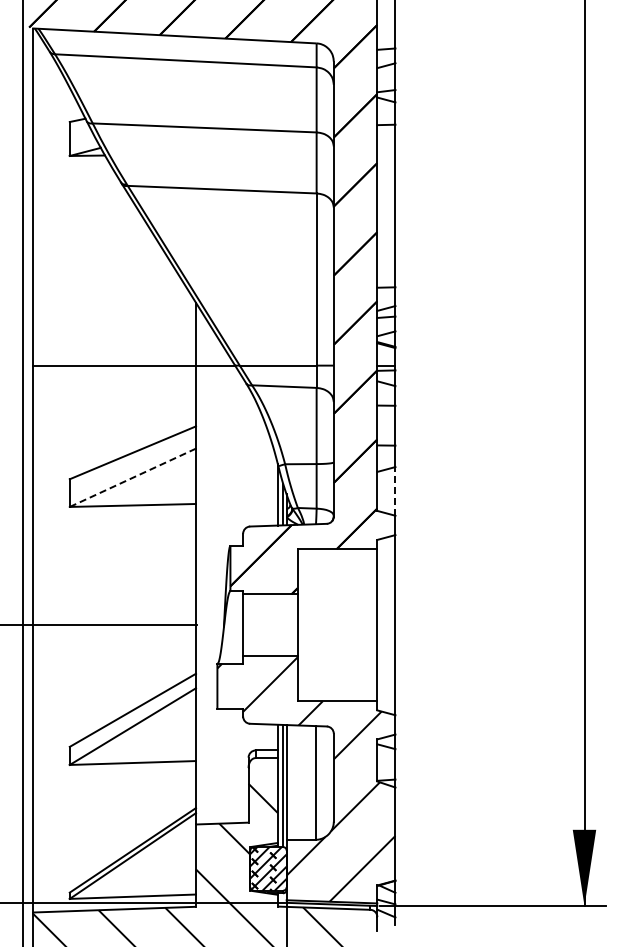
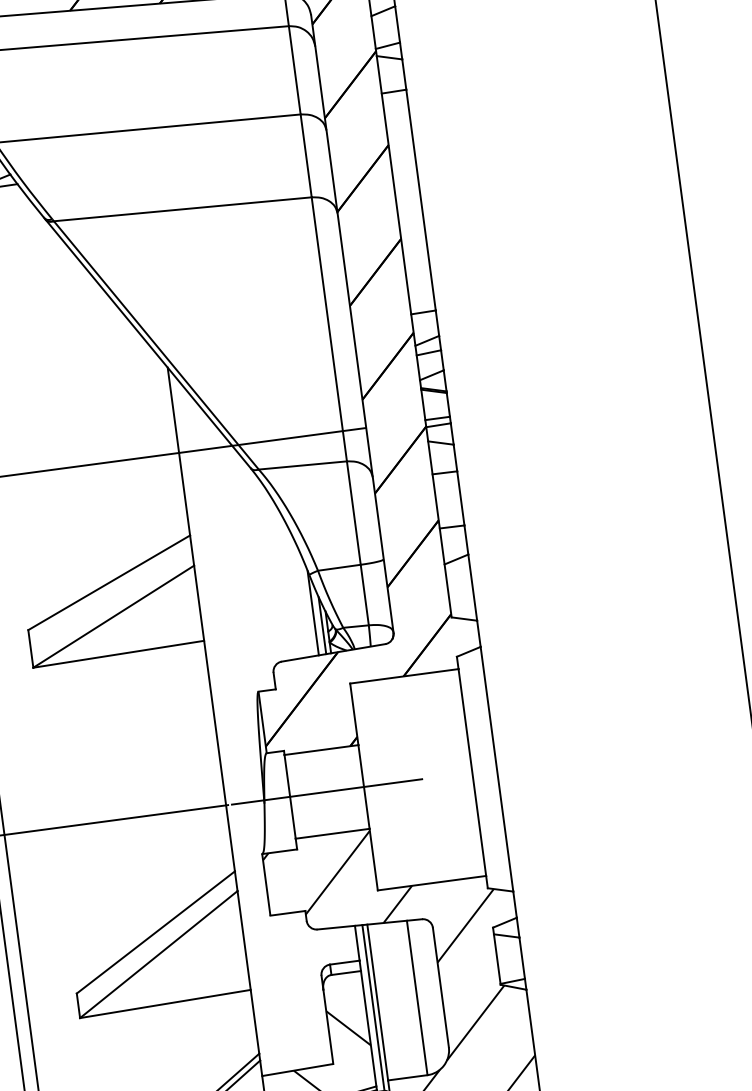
line: (132, 477) -> (113, 616), dashed -> solid
line: (395, 490) -> (472, 586), dashed -> solid
line: (270, 625) -> (327, 792), added

